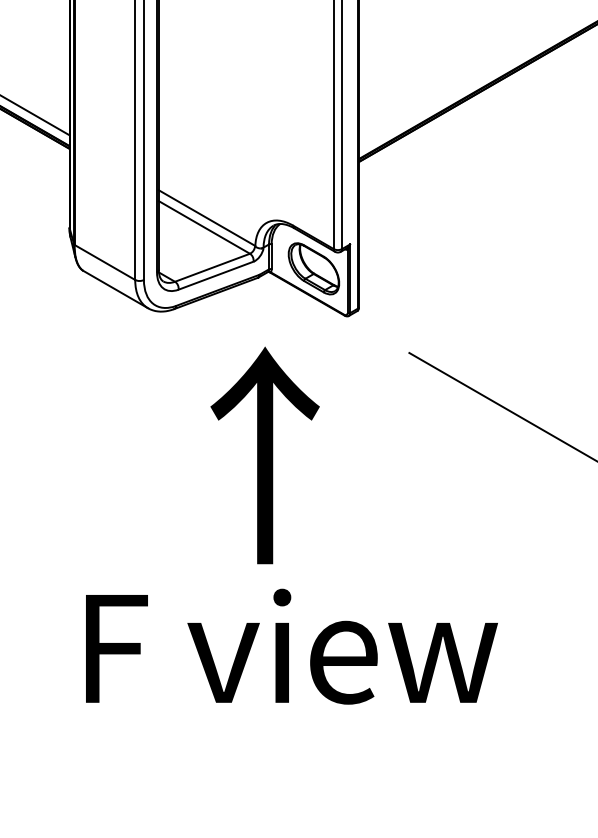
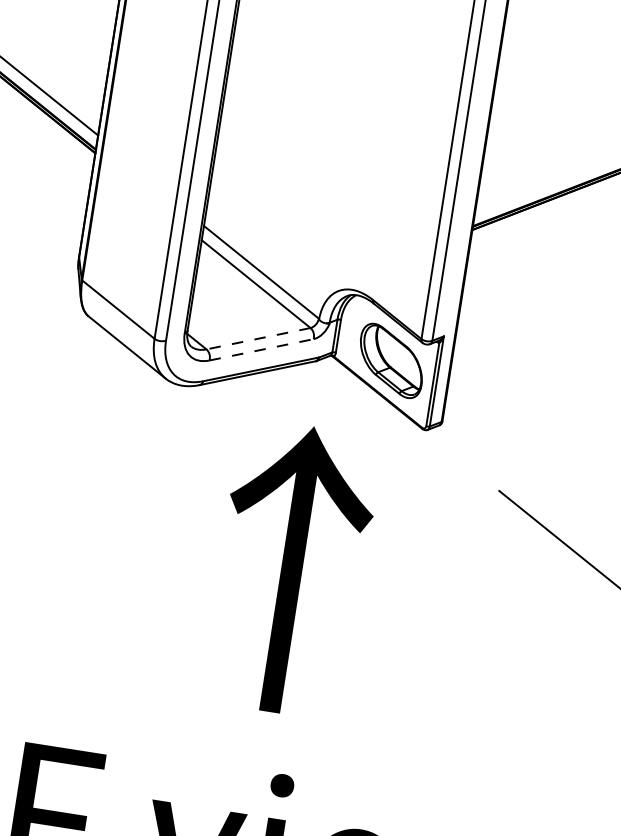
line: (212, 267) -> (258, 338), solid -> dashed
line: (216, 275) -> (262, 349), solid -> dashed
text: (264, 455) -> (290, 569), moved

